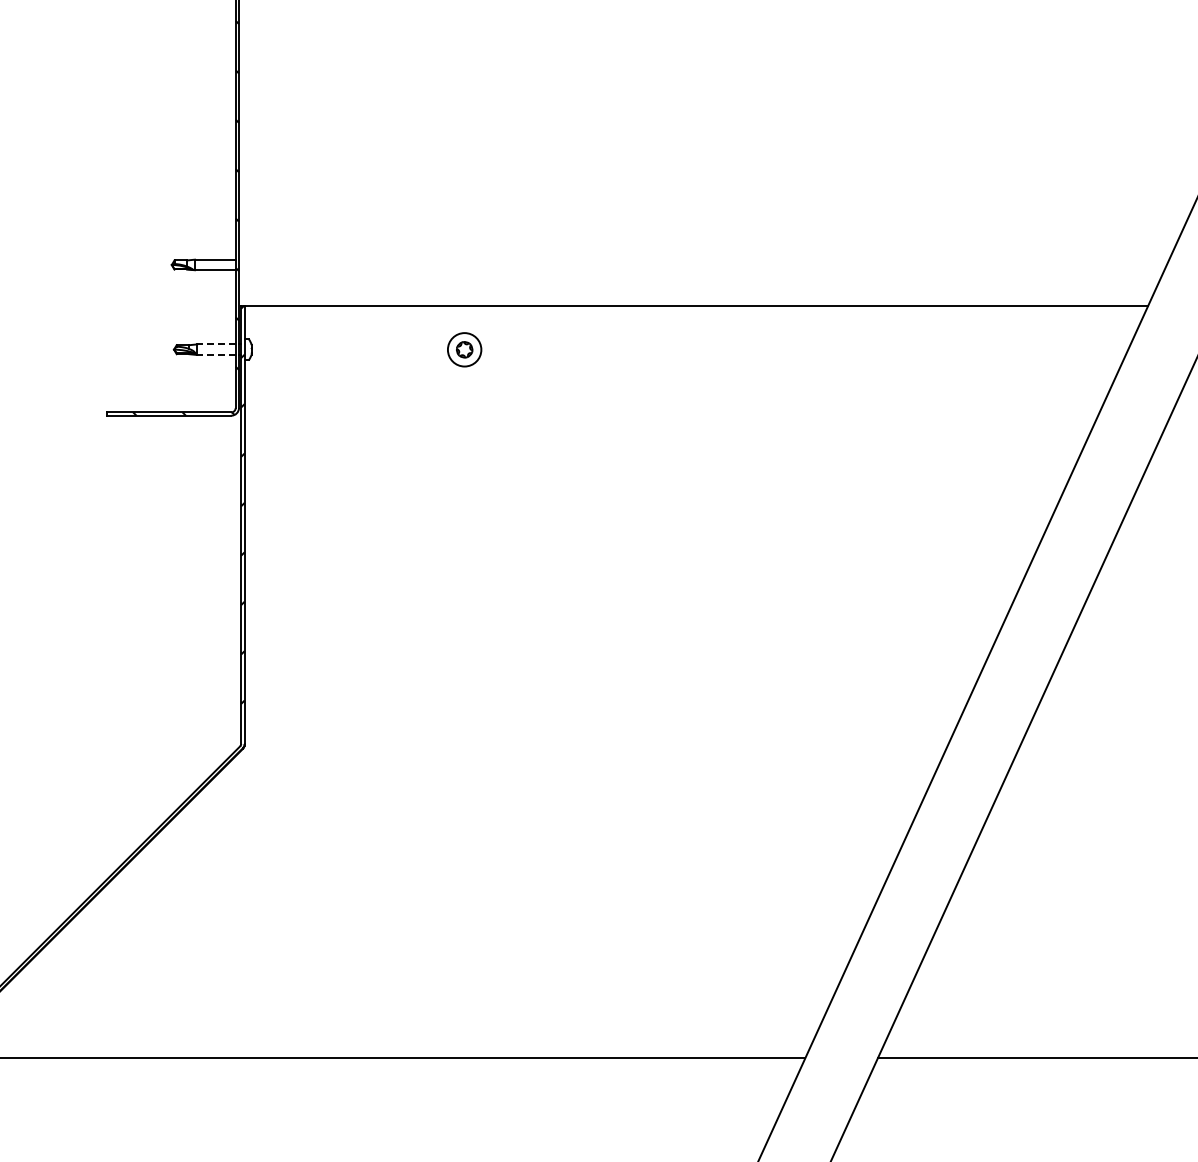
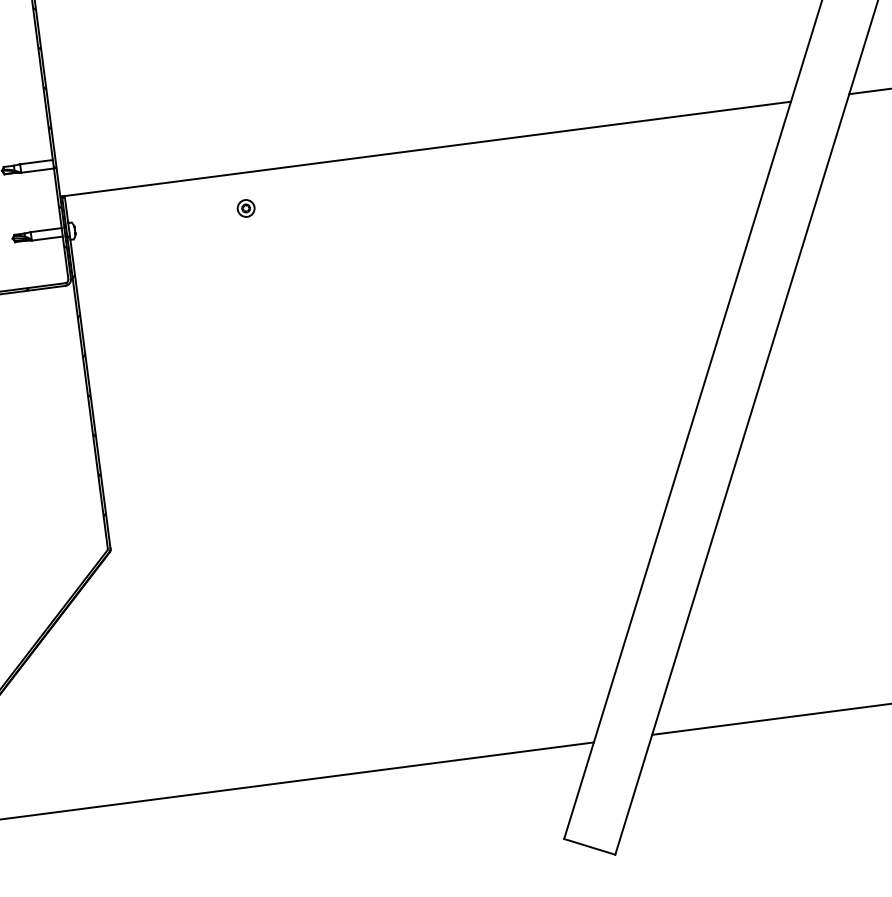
line: (215, 344) -> (45, 230), dashed -> solid
part: (464, 349) -> (246, 208), size x0.62
line: (215, 354) -> (46, 238), dashed -> solid

